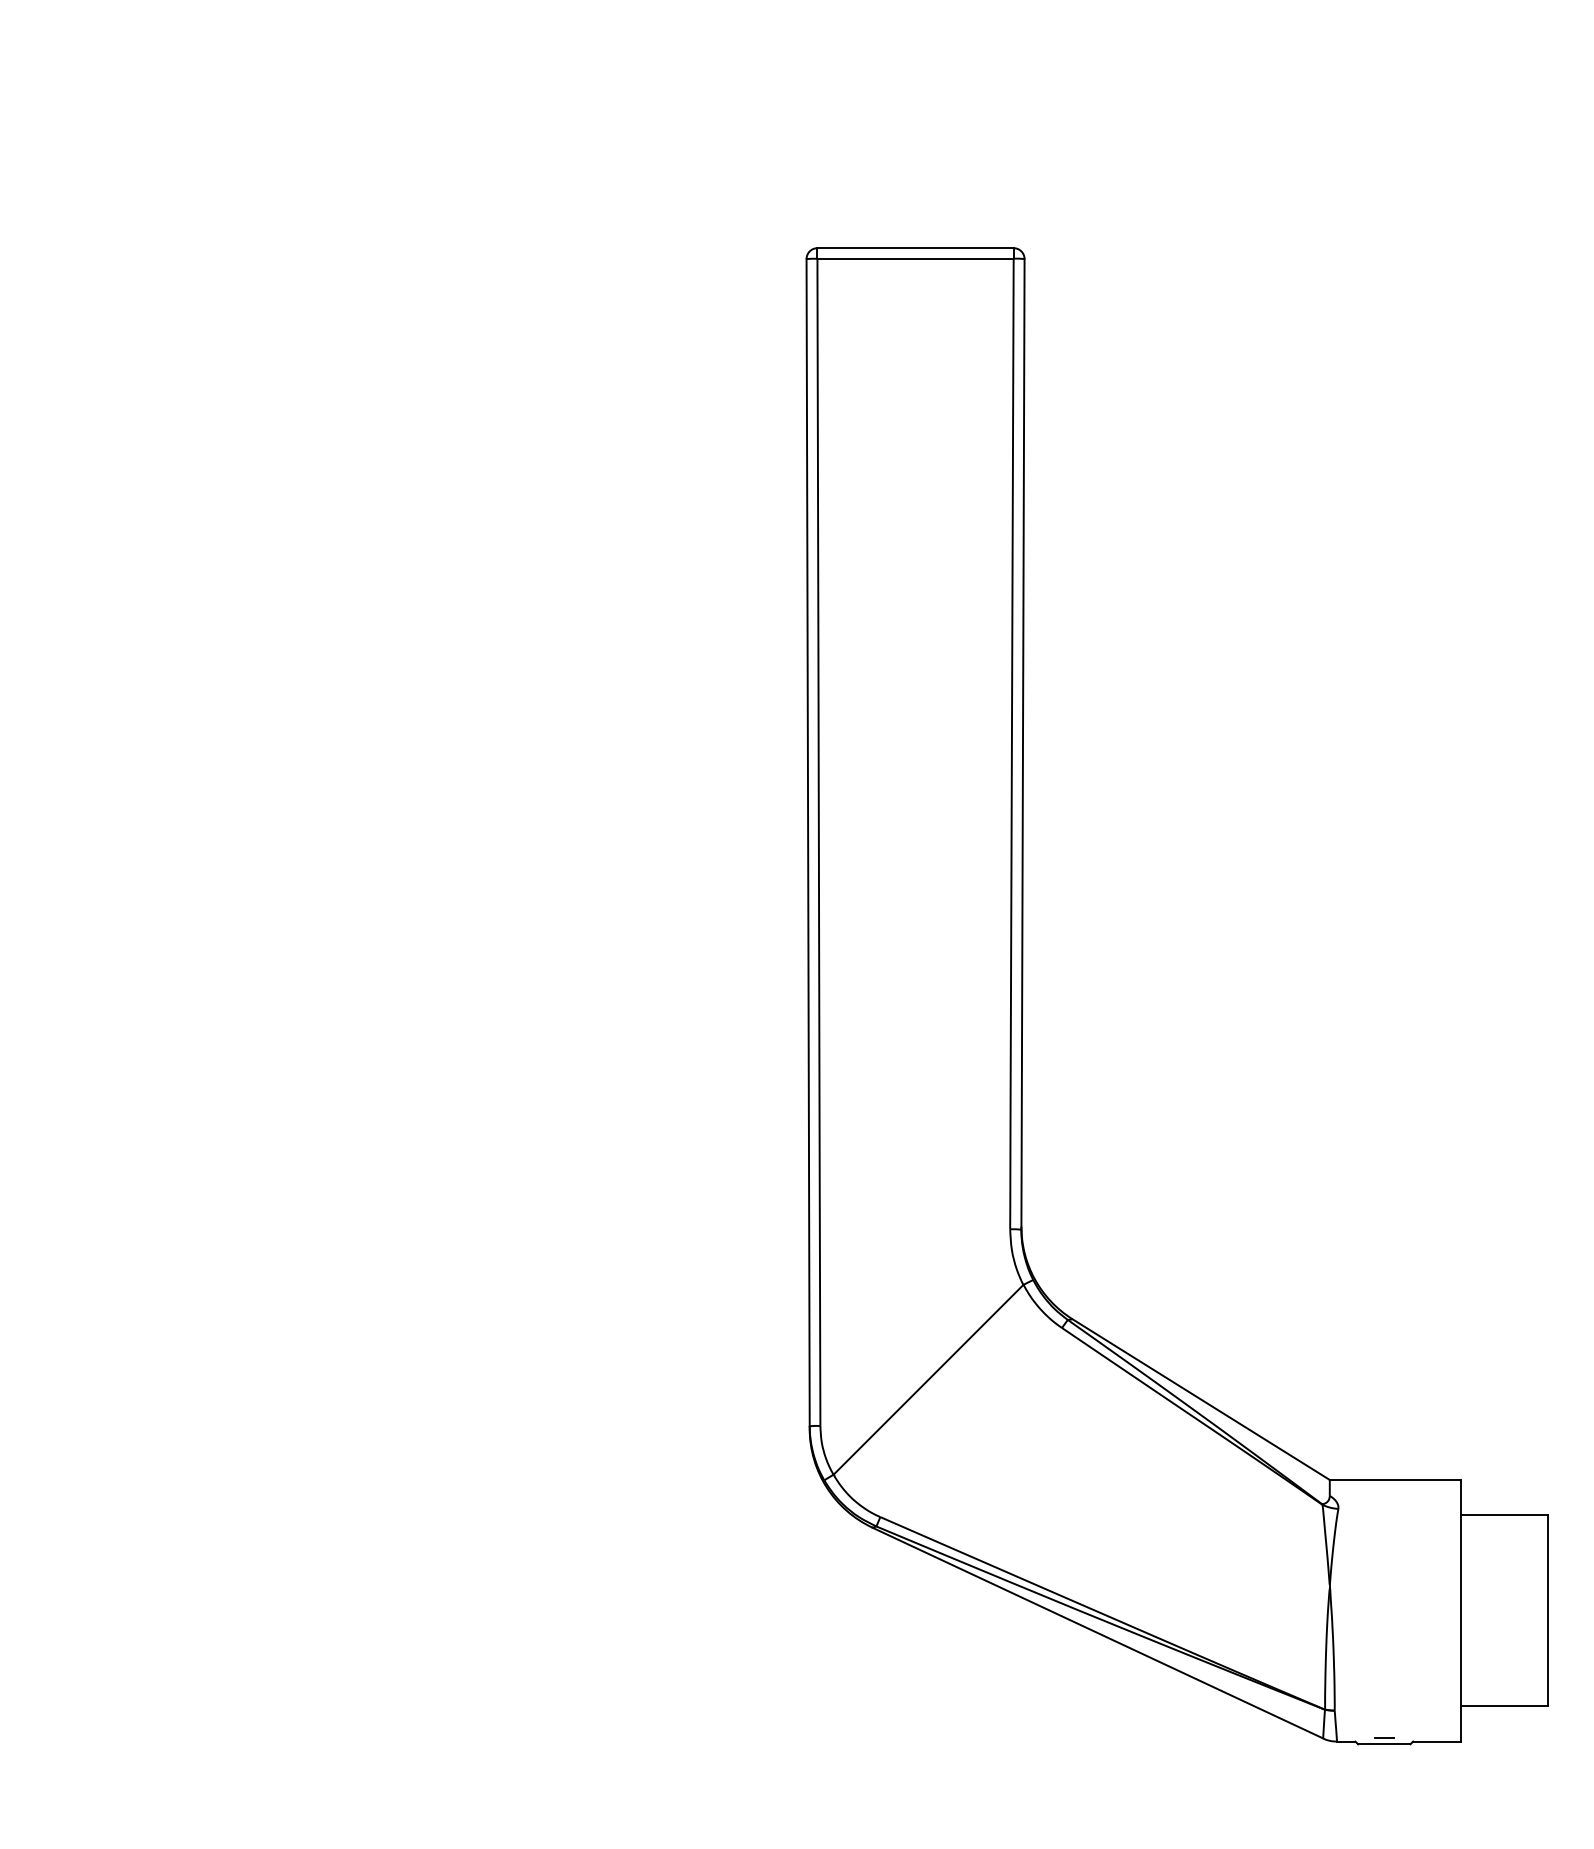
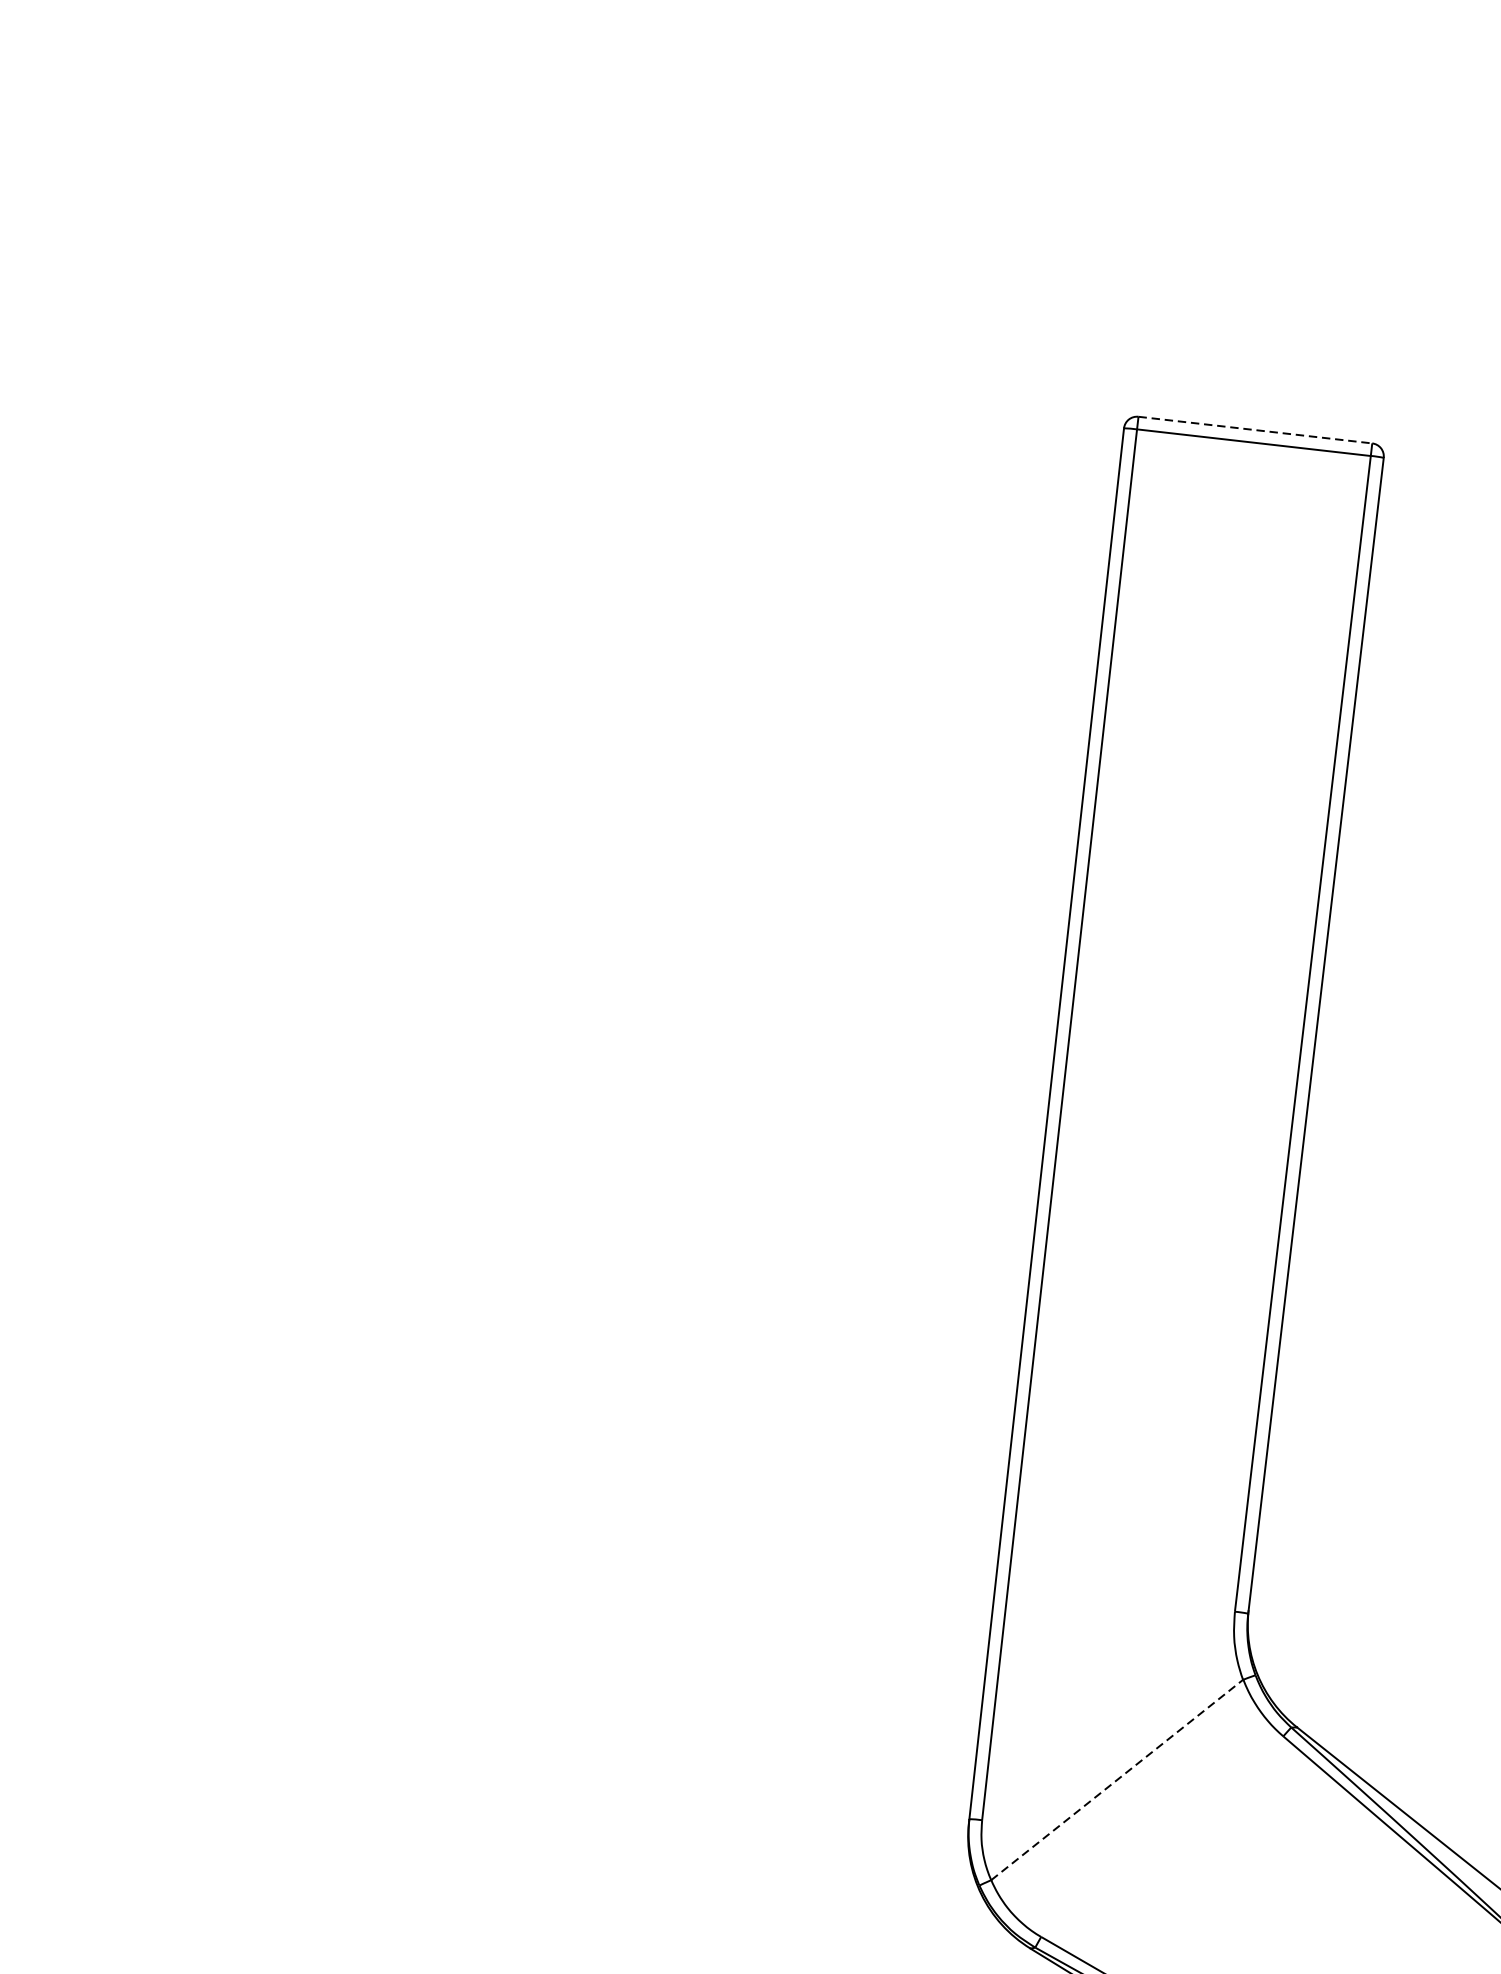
line: (916, 248) -> (1256, 430), solid -> dashed
line: (928, 1379) -> (1117, 1779), solid -> dashed

